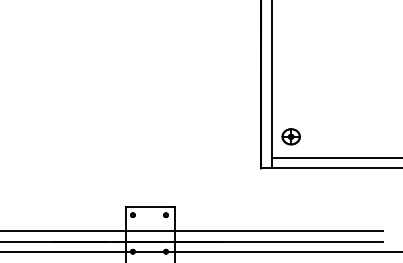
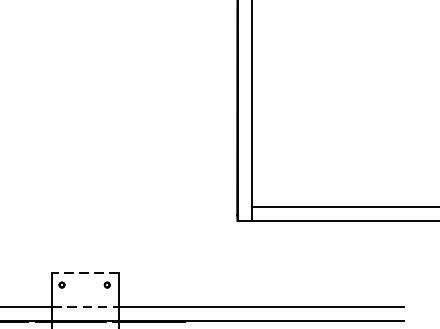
part: (290, 136) -> (277, 177), removed
line: (149, 206) -> (84, 273), solid -> dashed
line: (150, 231) -> (86, 307), solid -> dashed

